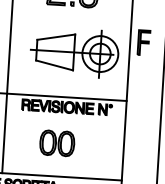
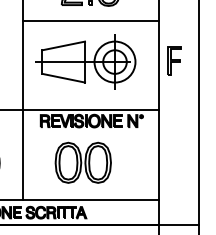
line: (71, 19) -> (90, 20), added
part: (143, 42) -> (174, 60), moved
part: (74, 51) -> (85, 61), moved
part: (56, 143) -> (82, 162), size x1.43

